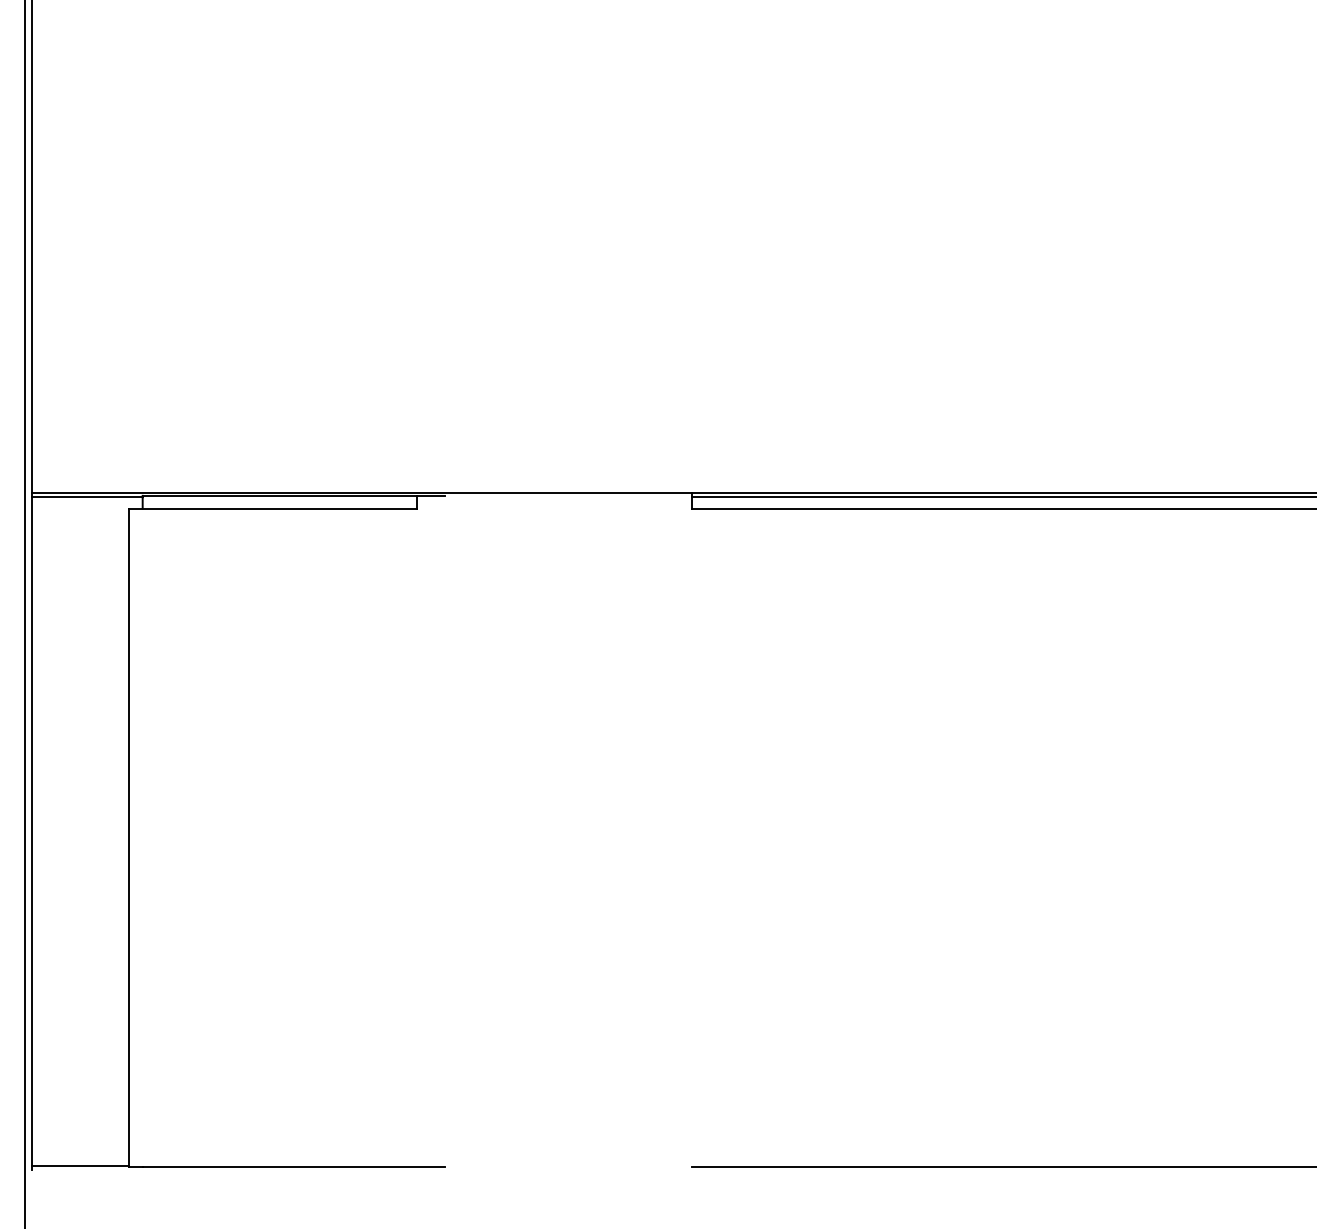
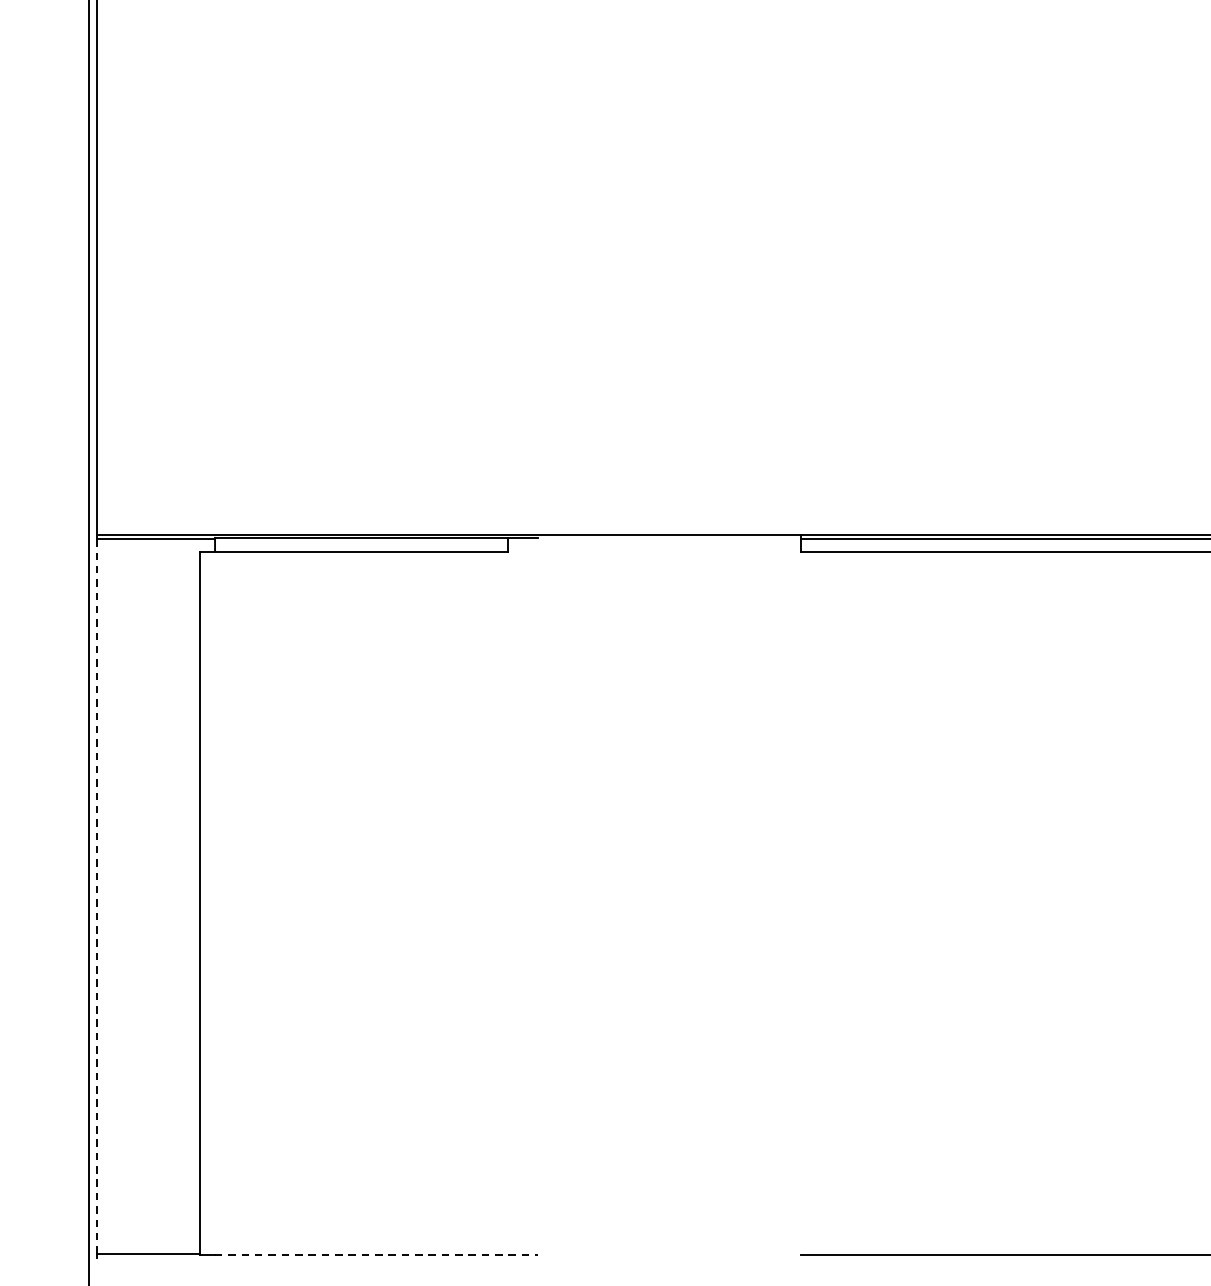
line: (32, 831) -> (97, 896), solid -> dashed
line: (293, 1167) -> (376, 1255), solid -> dashed

